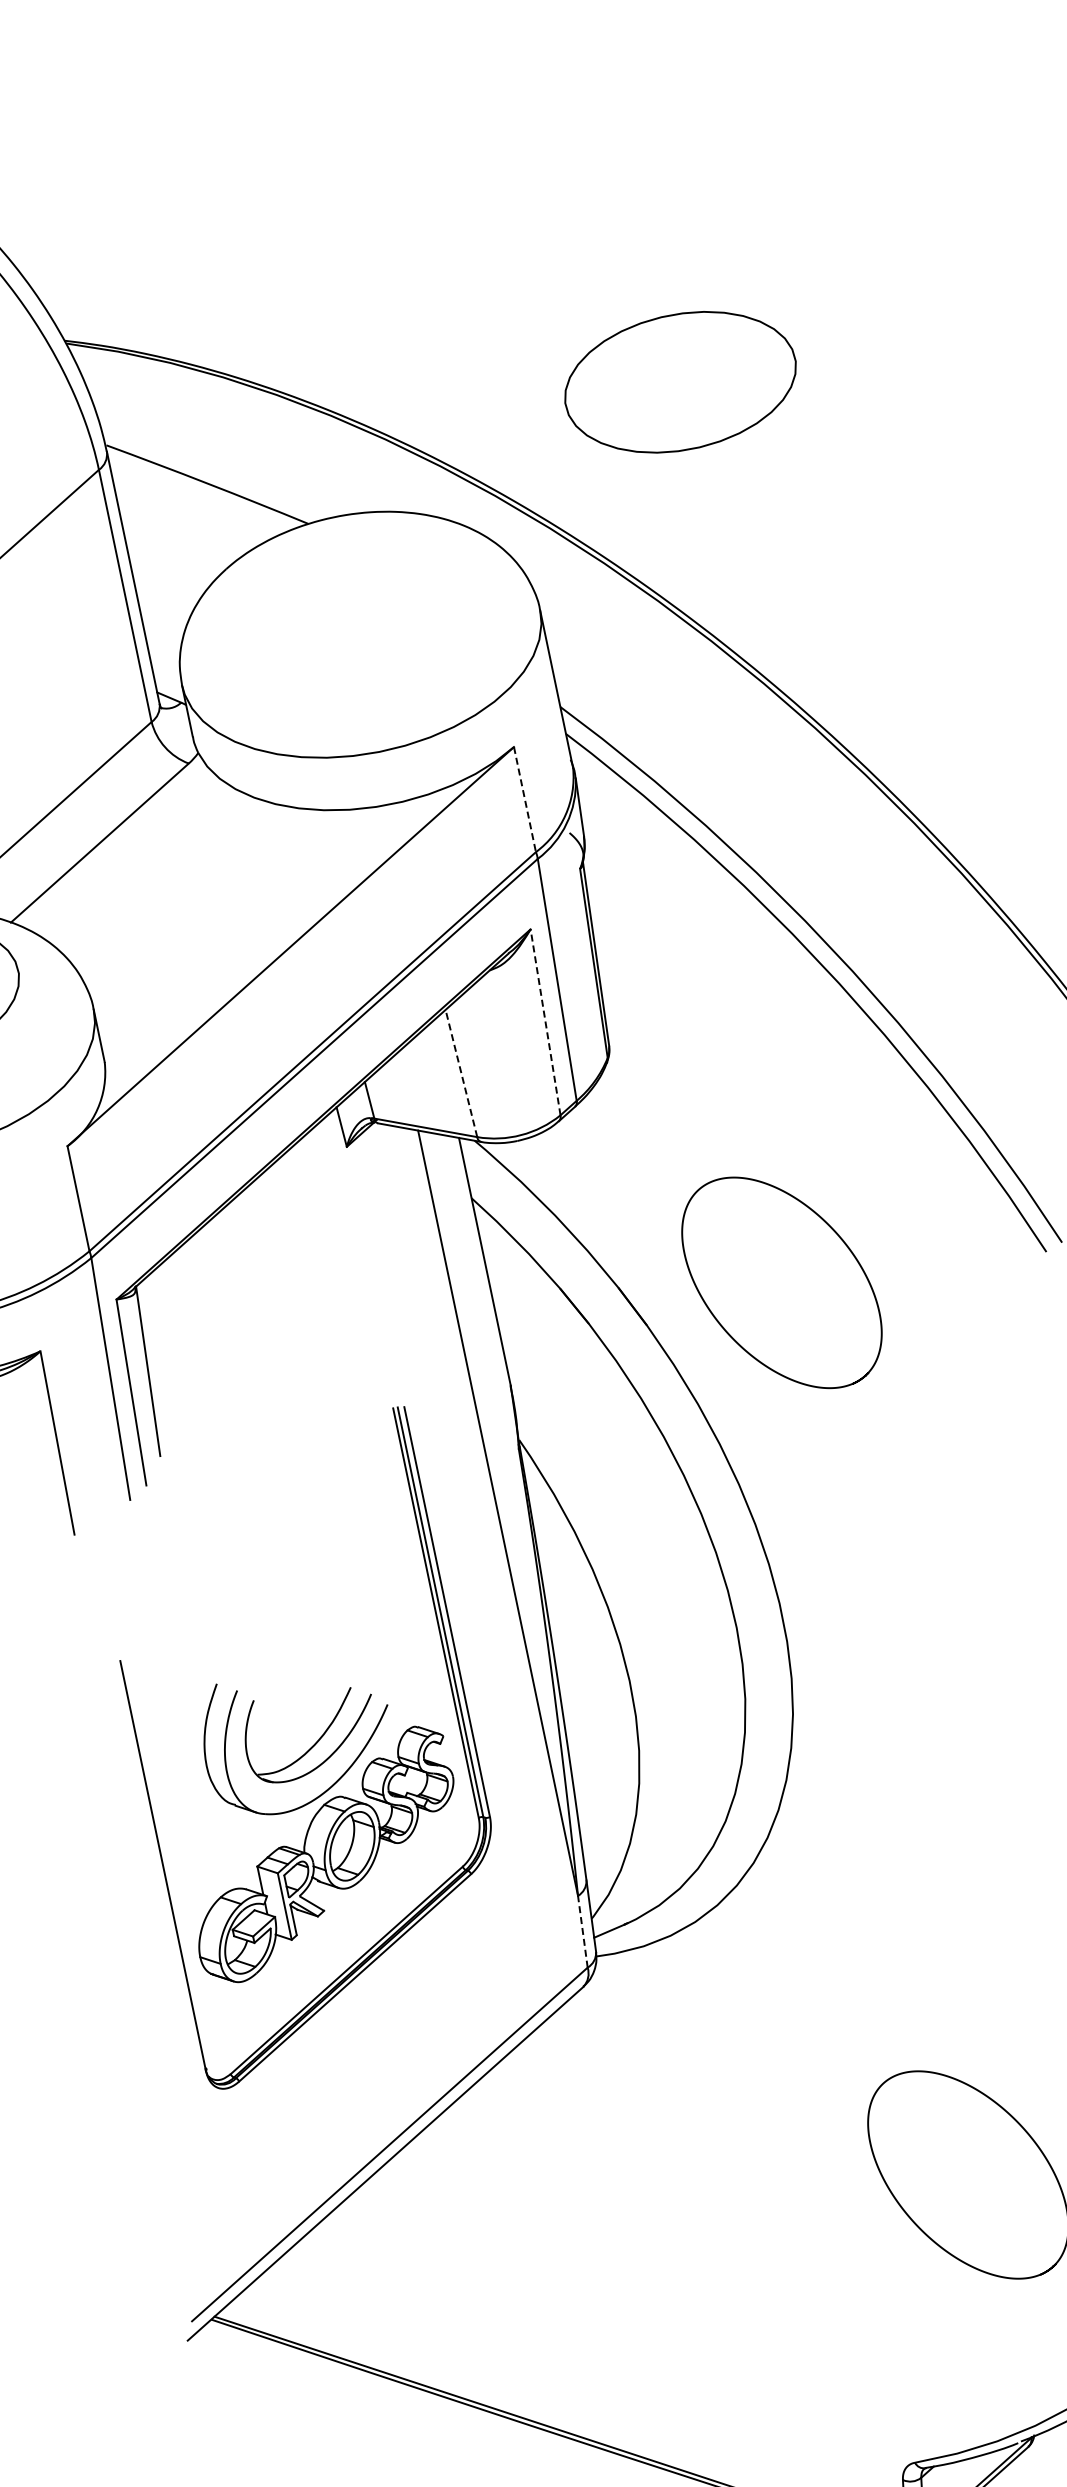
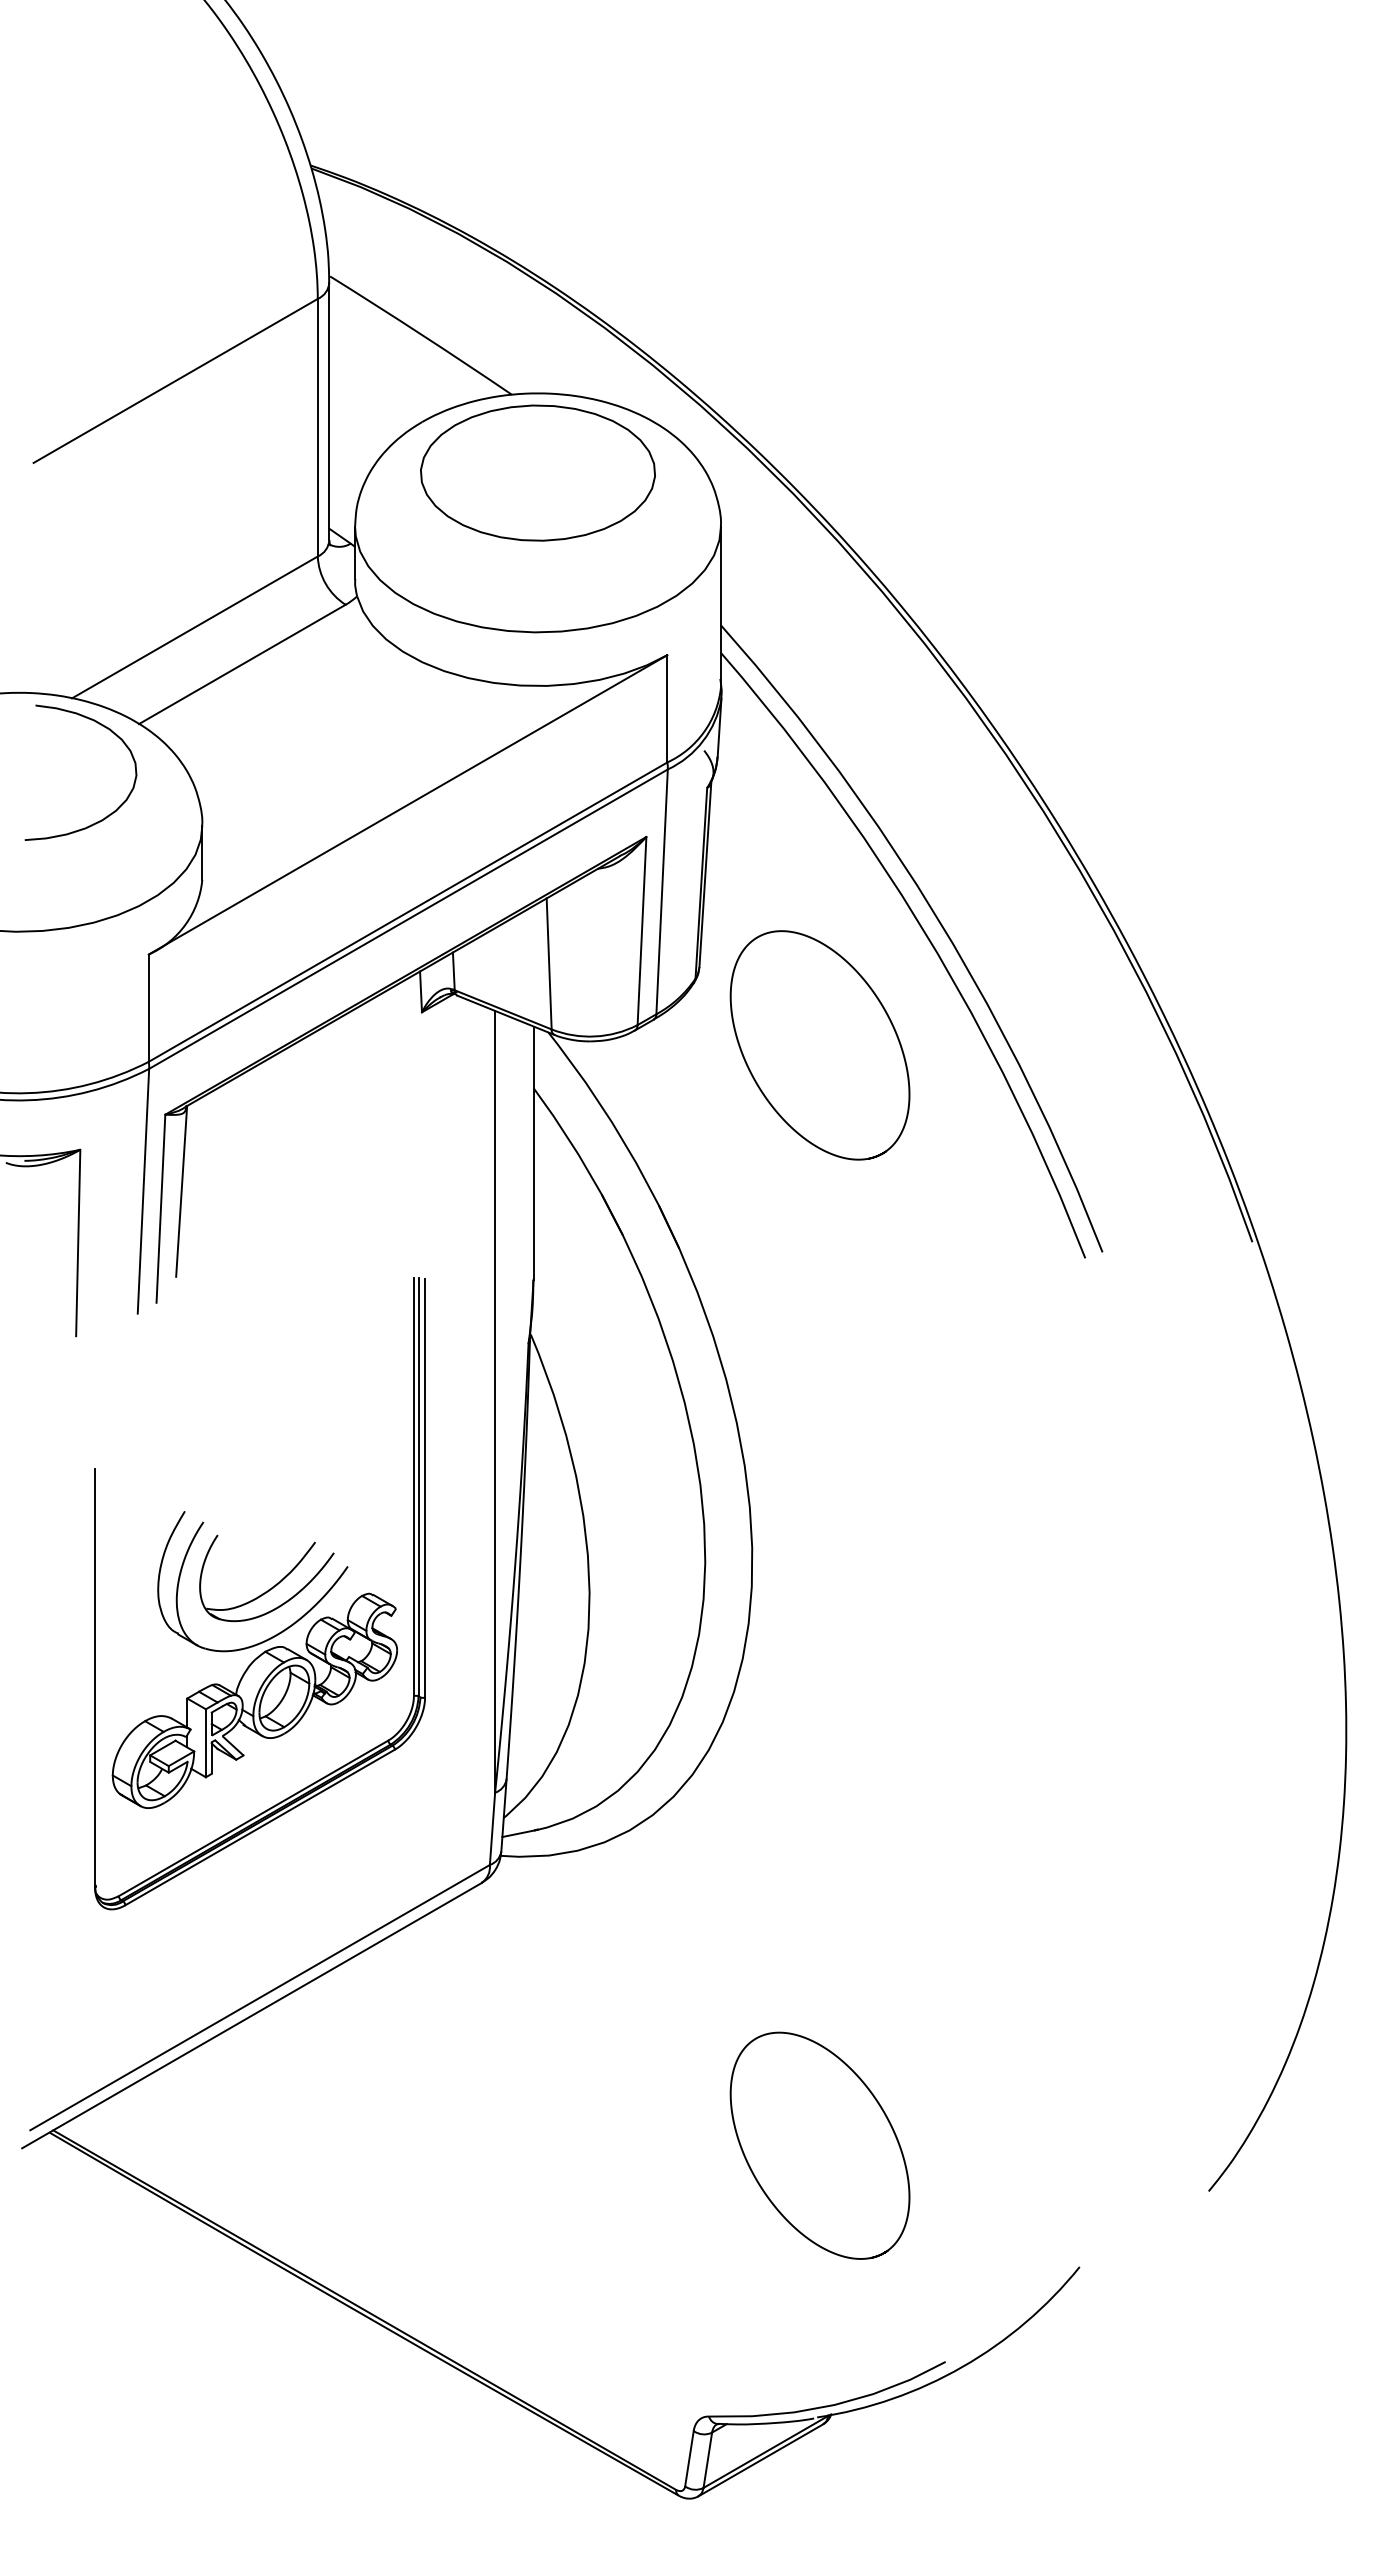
part: (679, 381) -> (537, 472), moved
line: (525, 799) -> (667, 708), dashed -> solid
line: (545, 1021) -> (642, 930), dashed -> solid
line: (461, 1073) -> (549, 963), dashed -> solid
curve: (726, 1330) -> (756, 1080), moved
line: (582, 1931) -> (492, 1828), dashed -> solid

